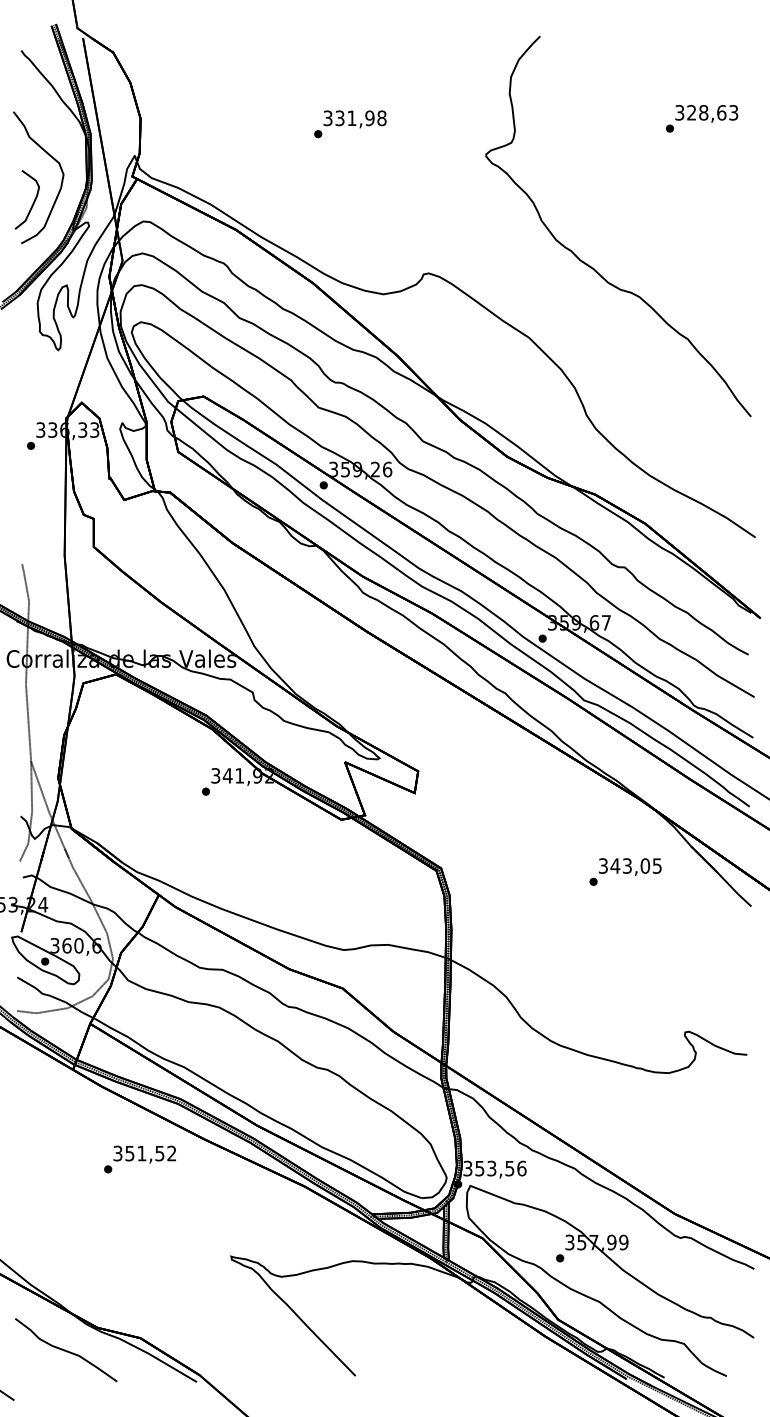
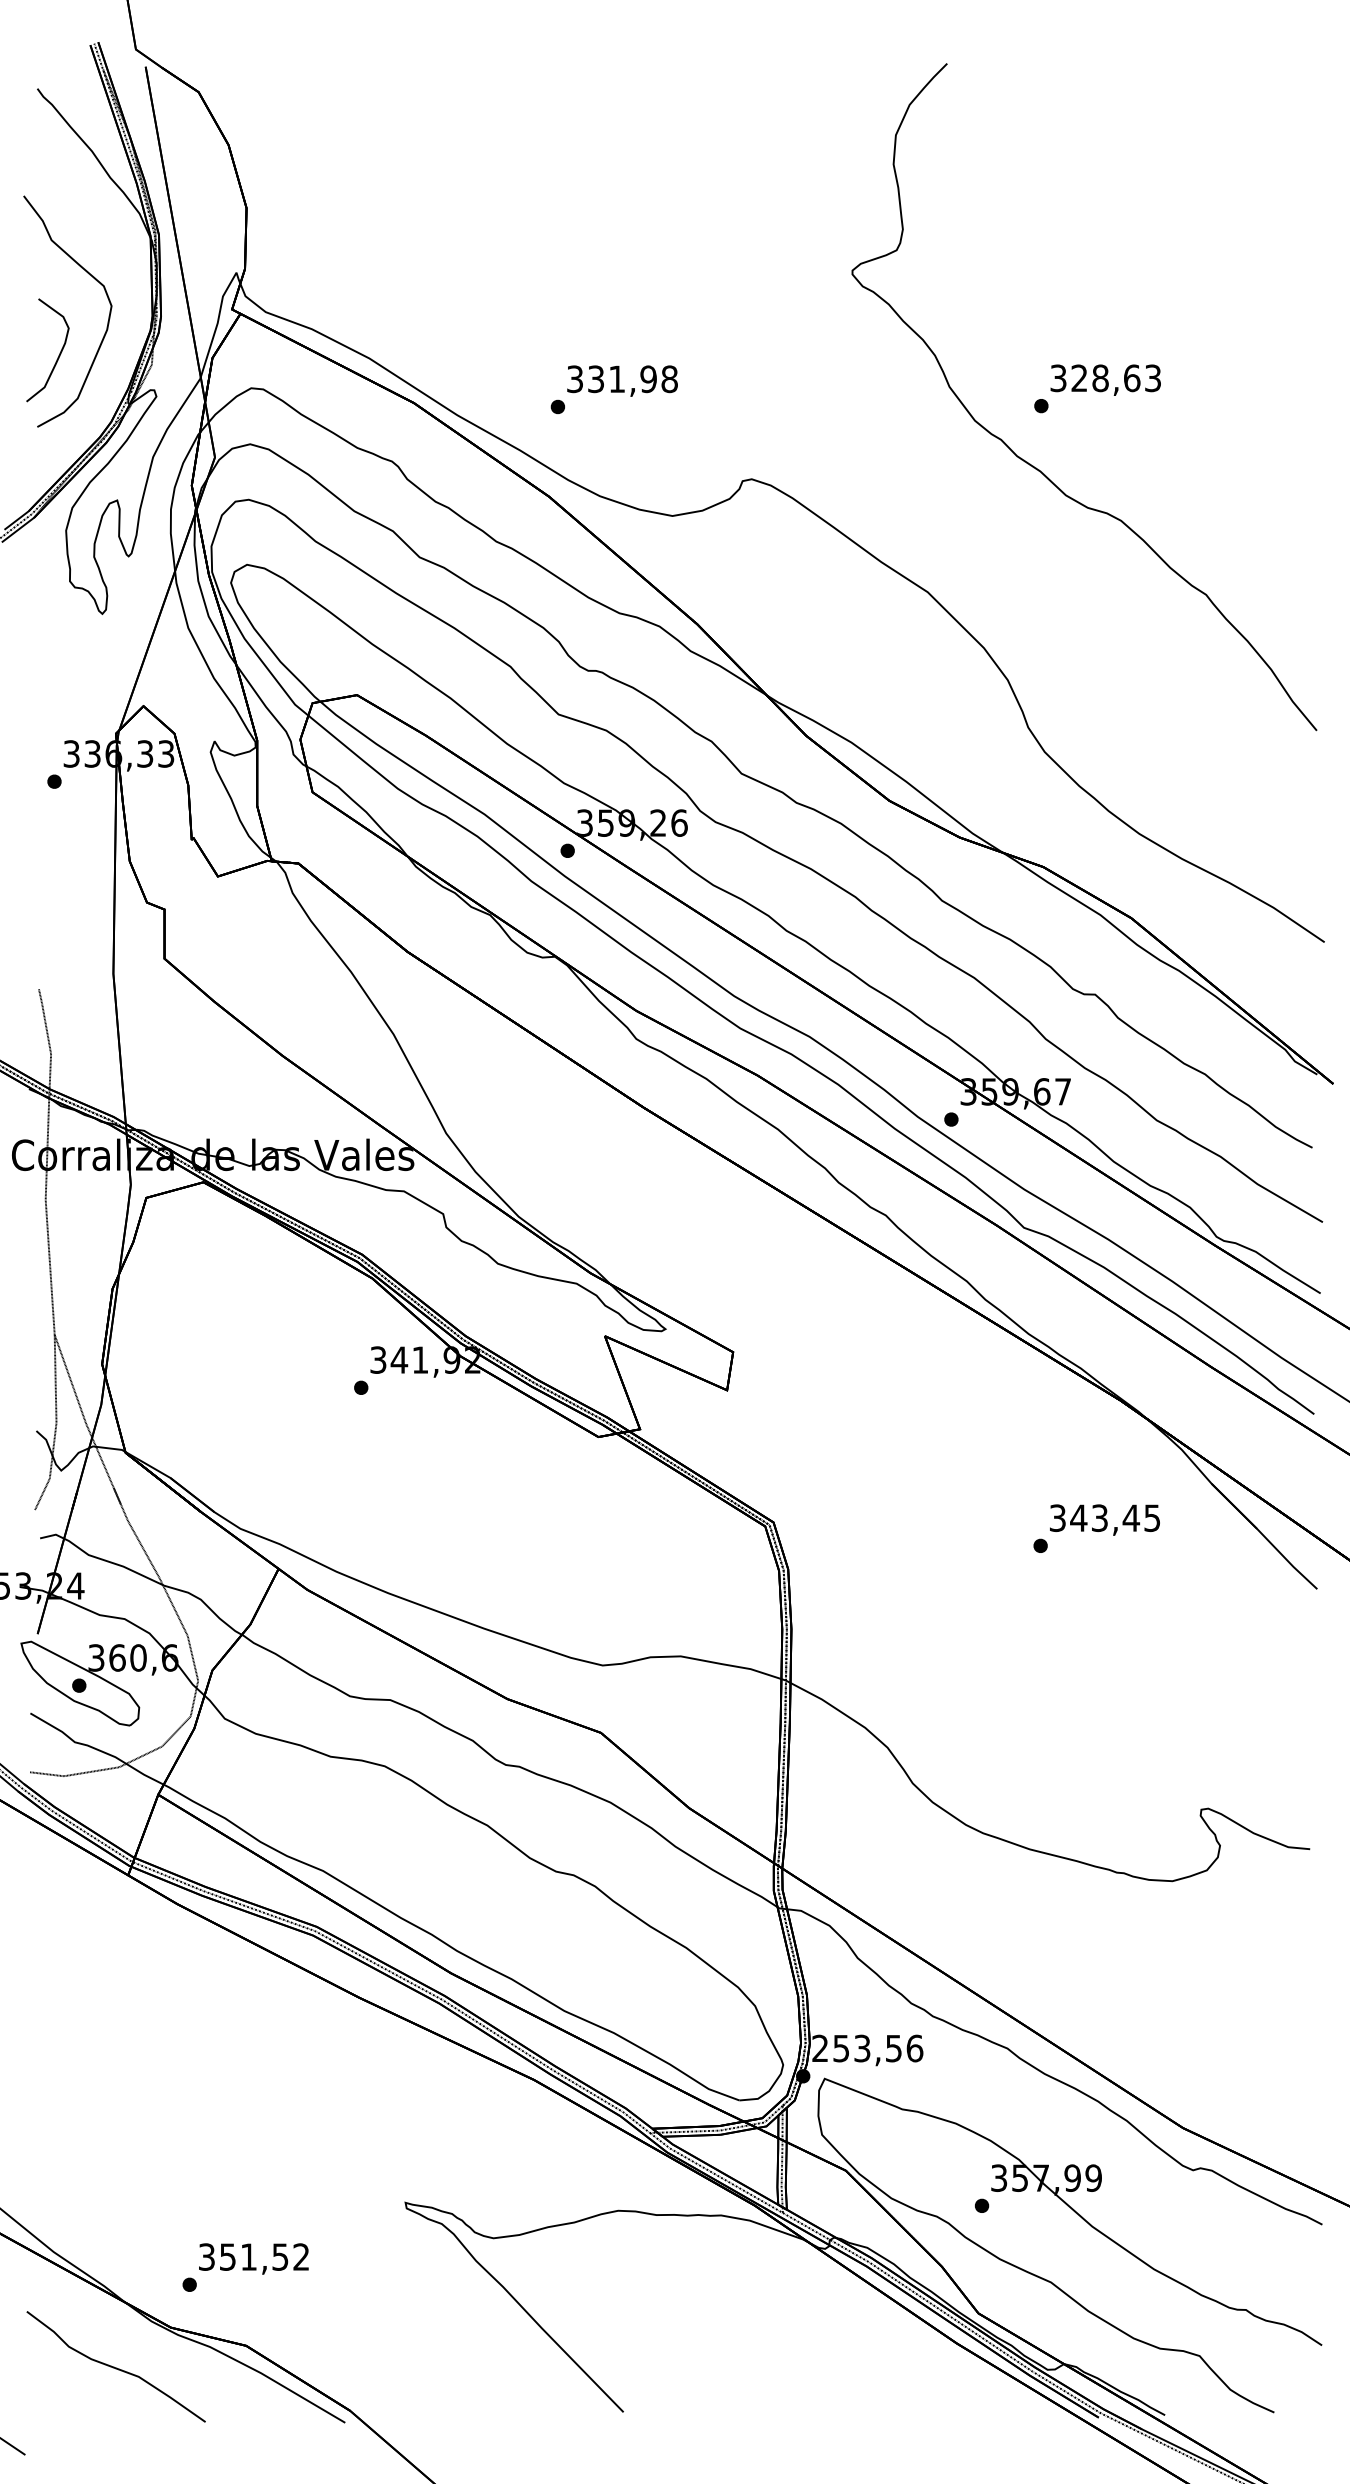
text: (702, 118) -> (1098, 388), moved
text: (350, 124) -> (614, 390), moved
text: (645, 865) -> (1131, 1517), 343,05 -> 343,45
text: (139, 1159) -> (244, 2267), moved
text: (467, 1168) -> (819, 2048), 353,56 -> 253,56

